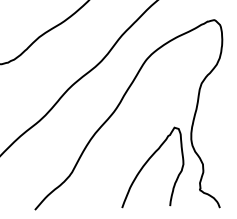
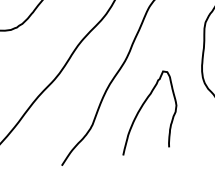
curve: (146, 164) -> (140, 110), moved

